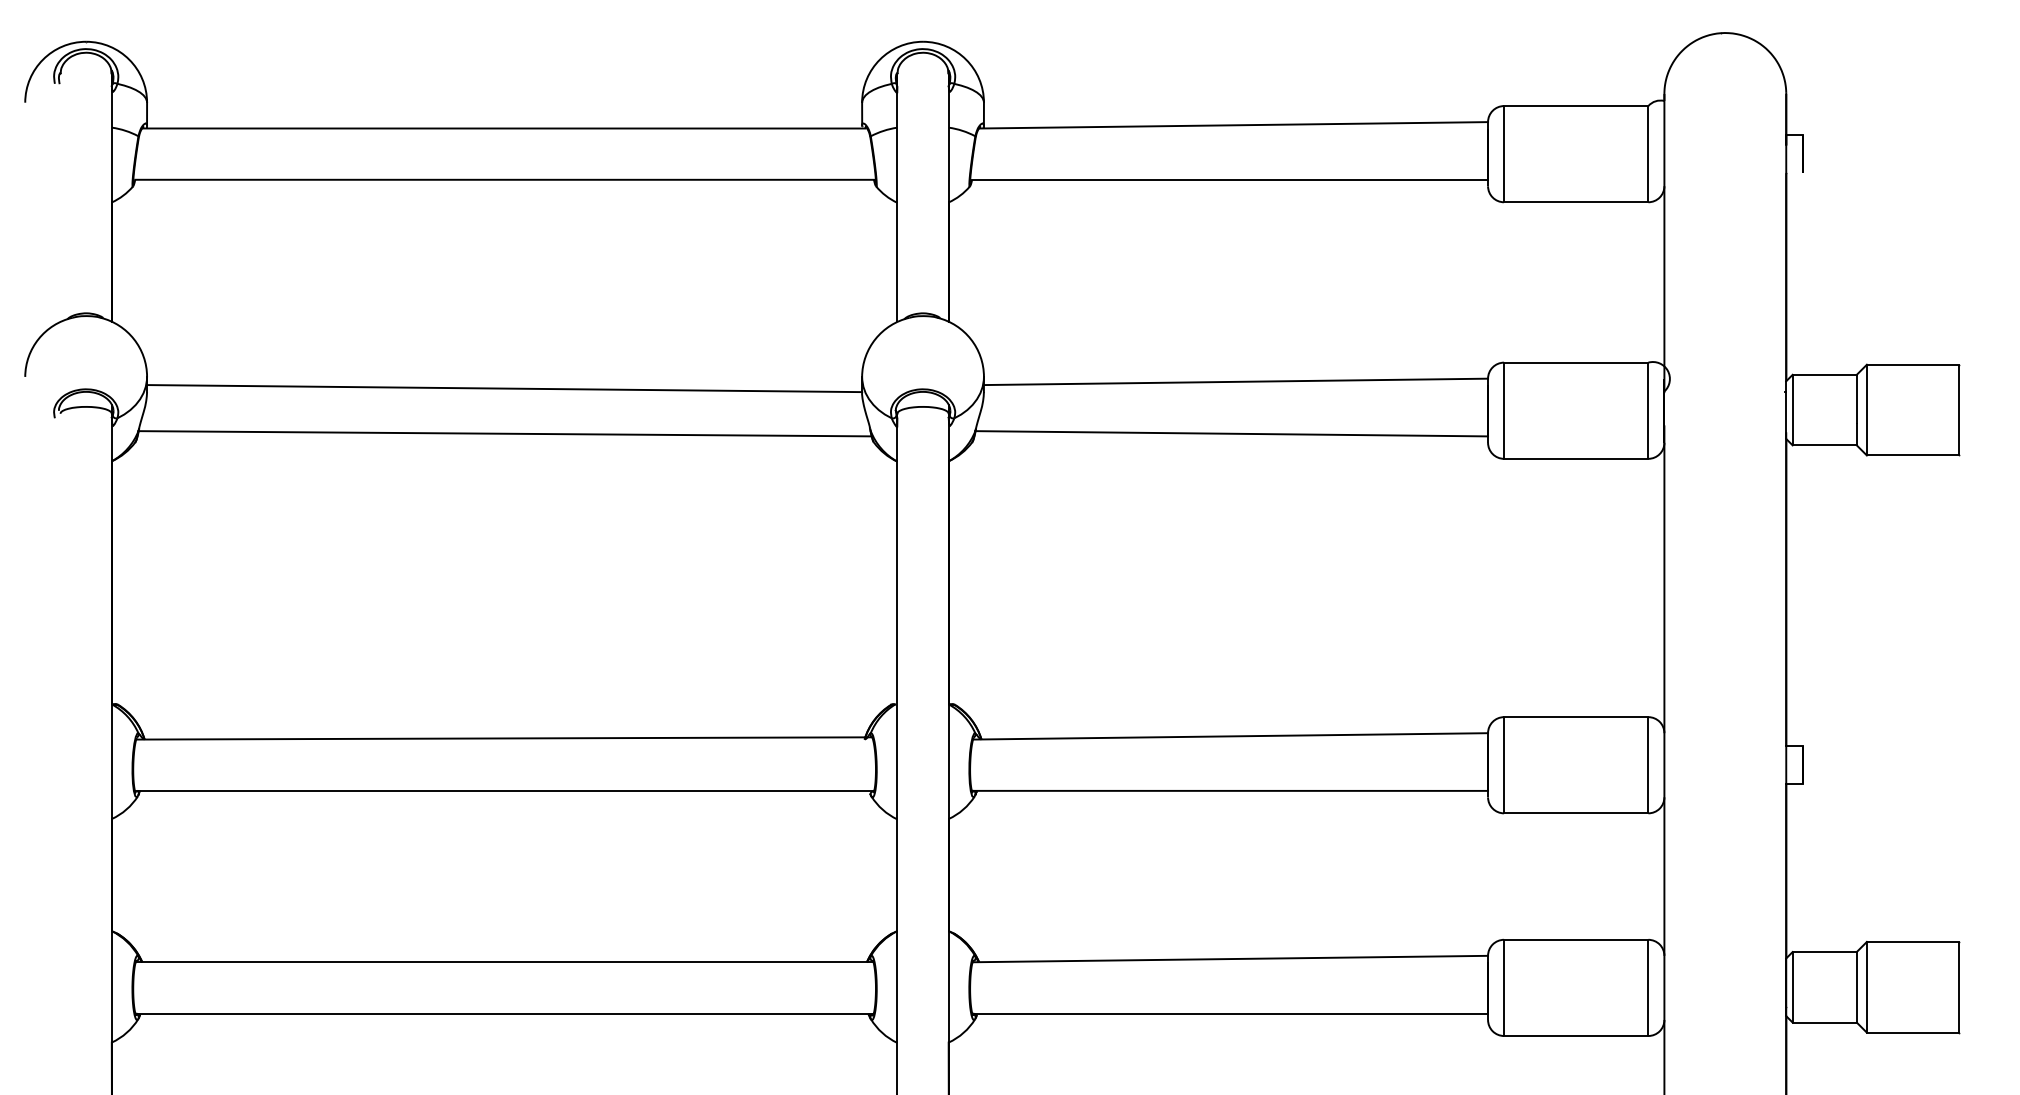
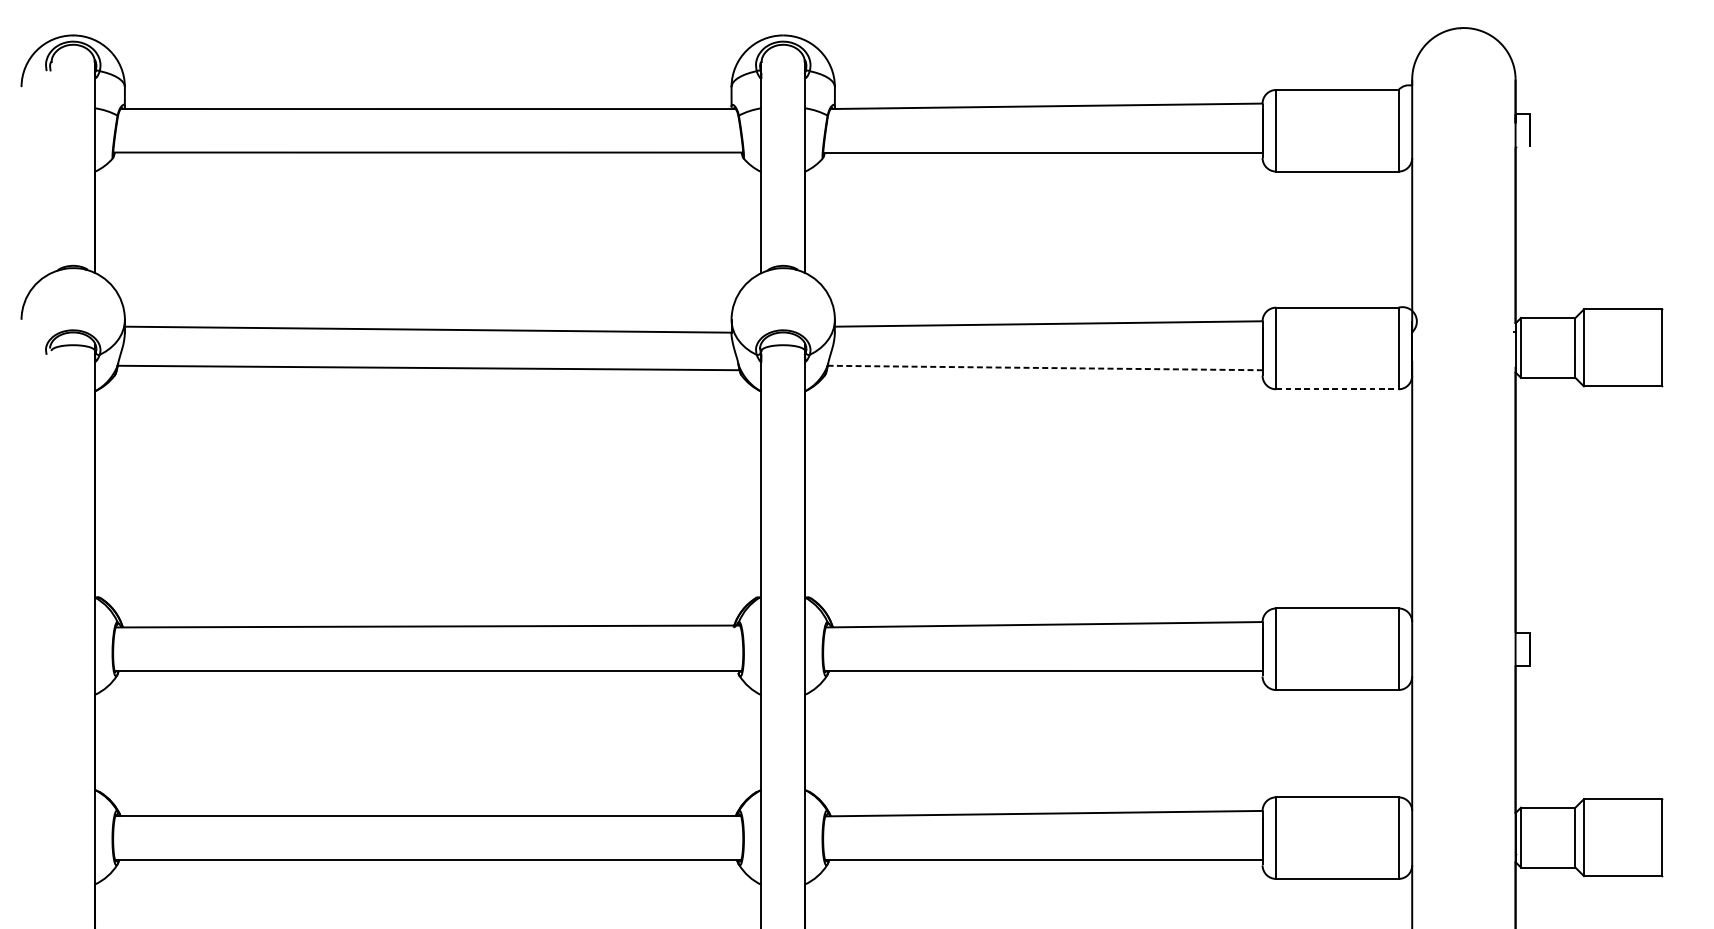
line: (1232, 433) -> (1045, 367), solid -> dashed
line: (1576, 458) -> (1337, 388), solid -> dashed

